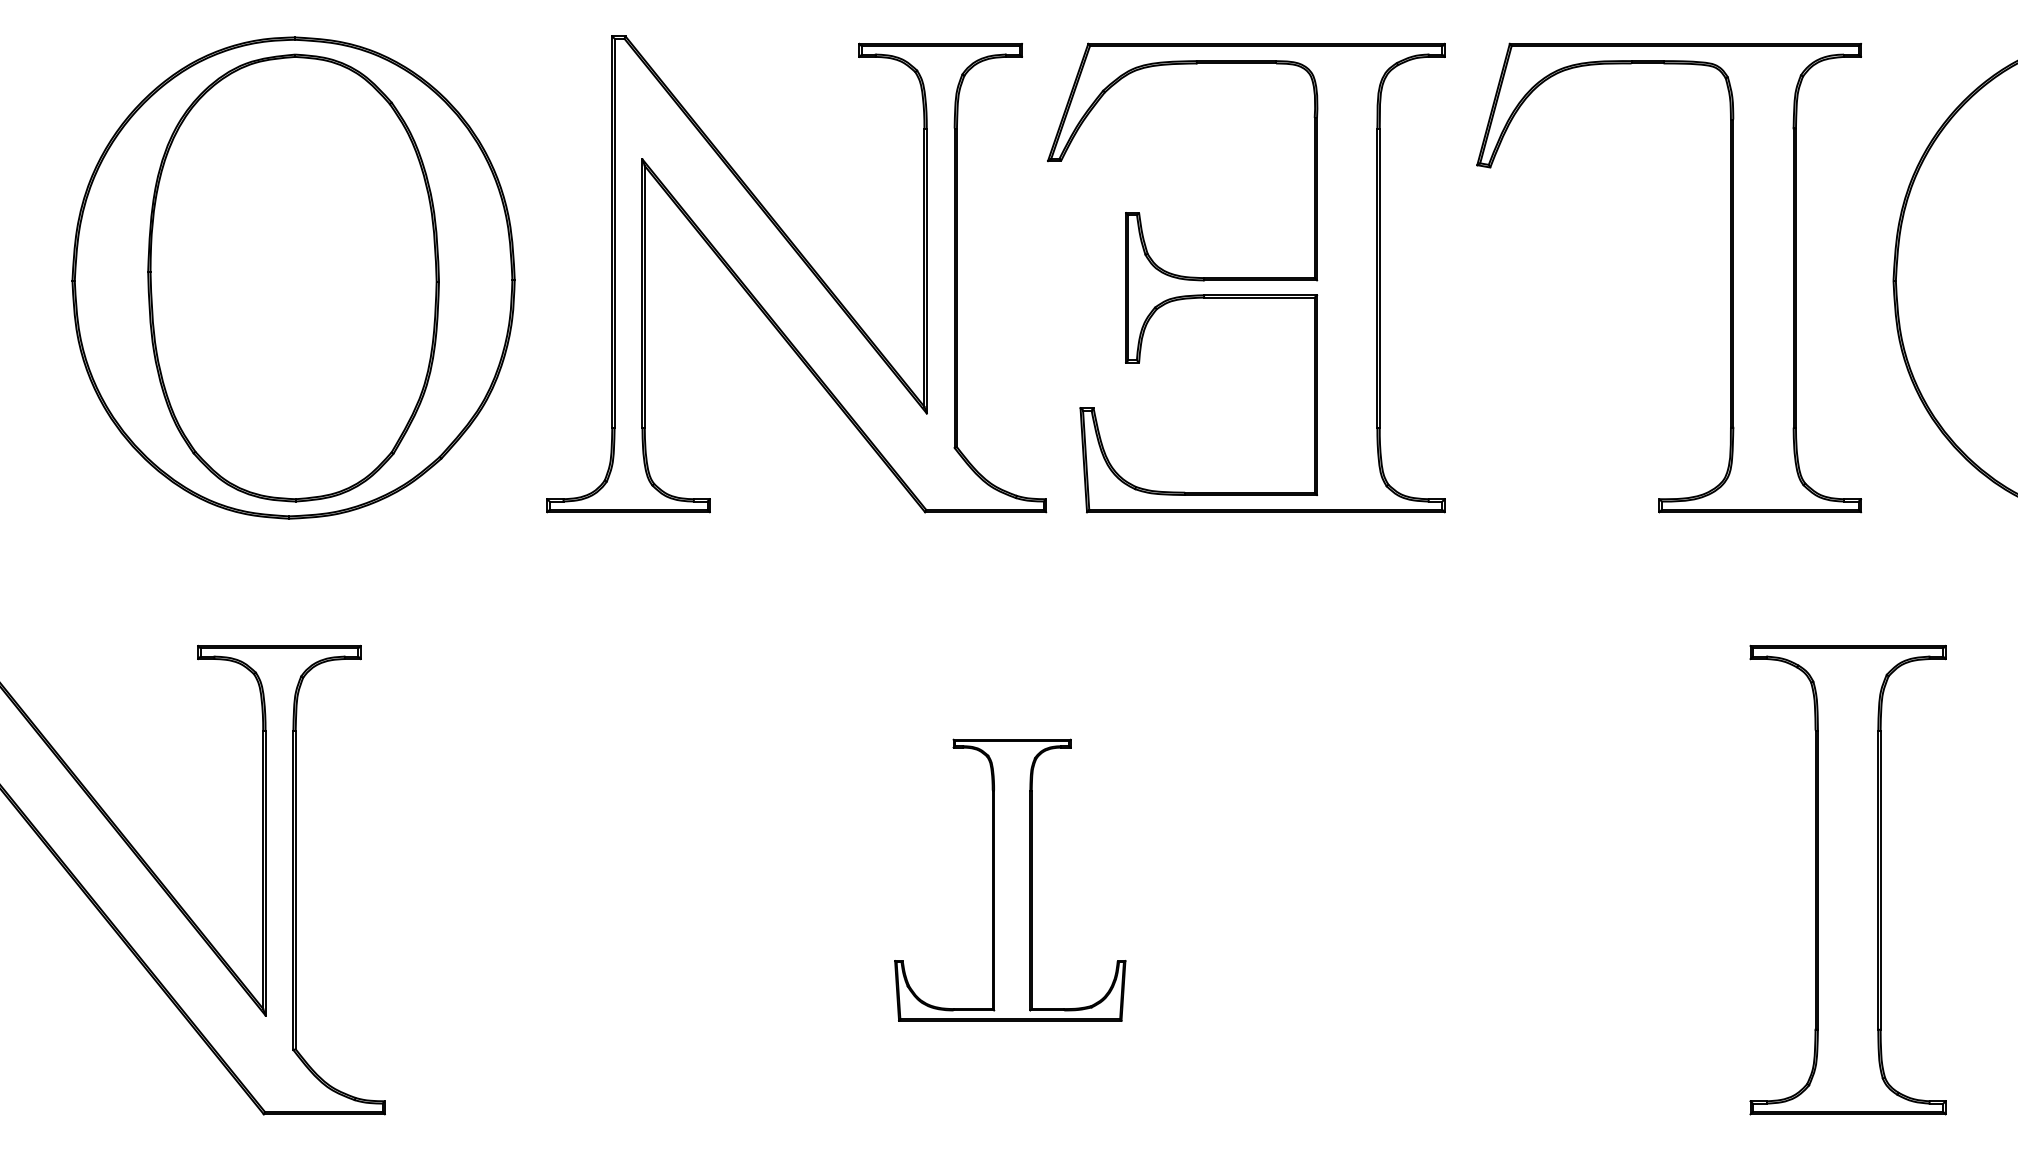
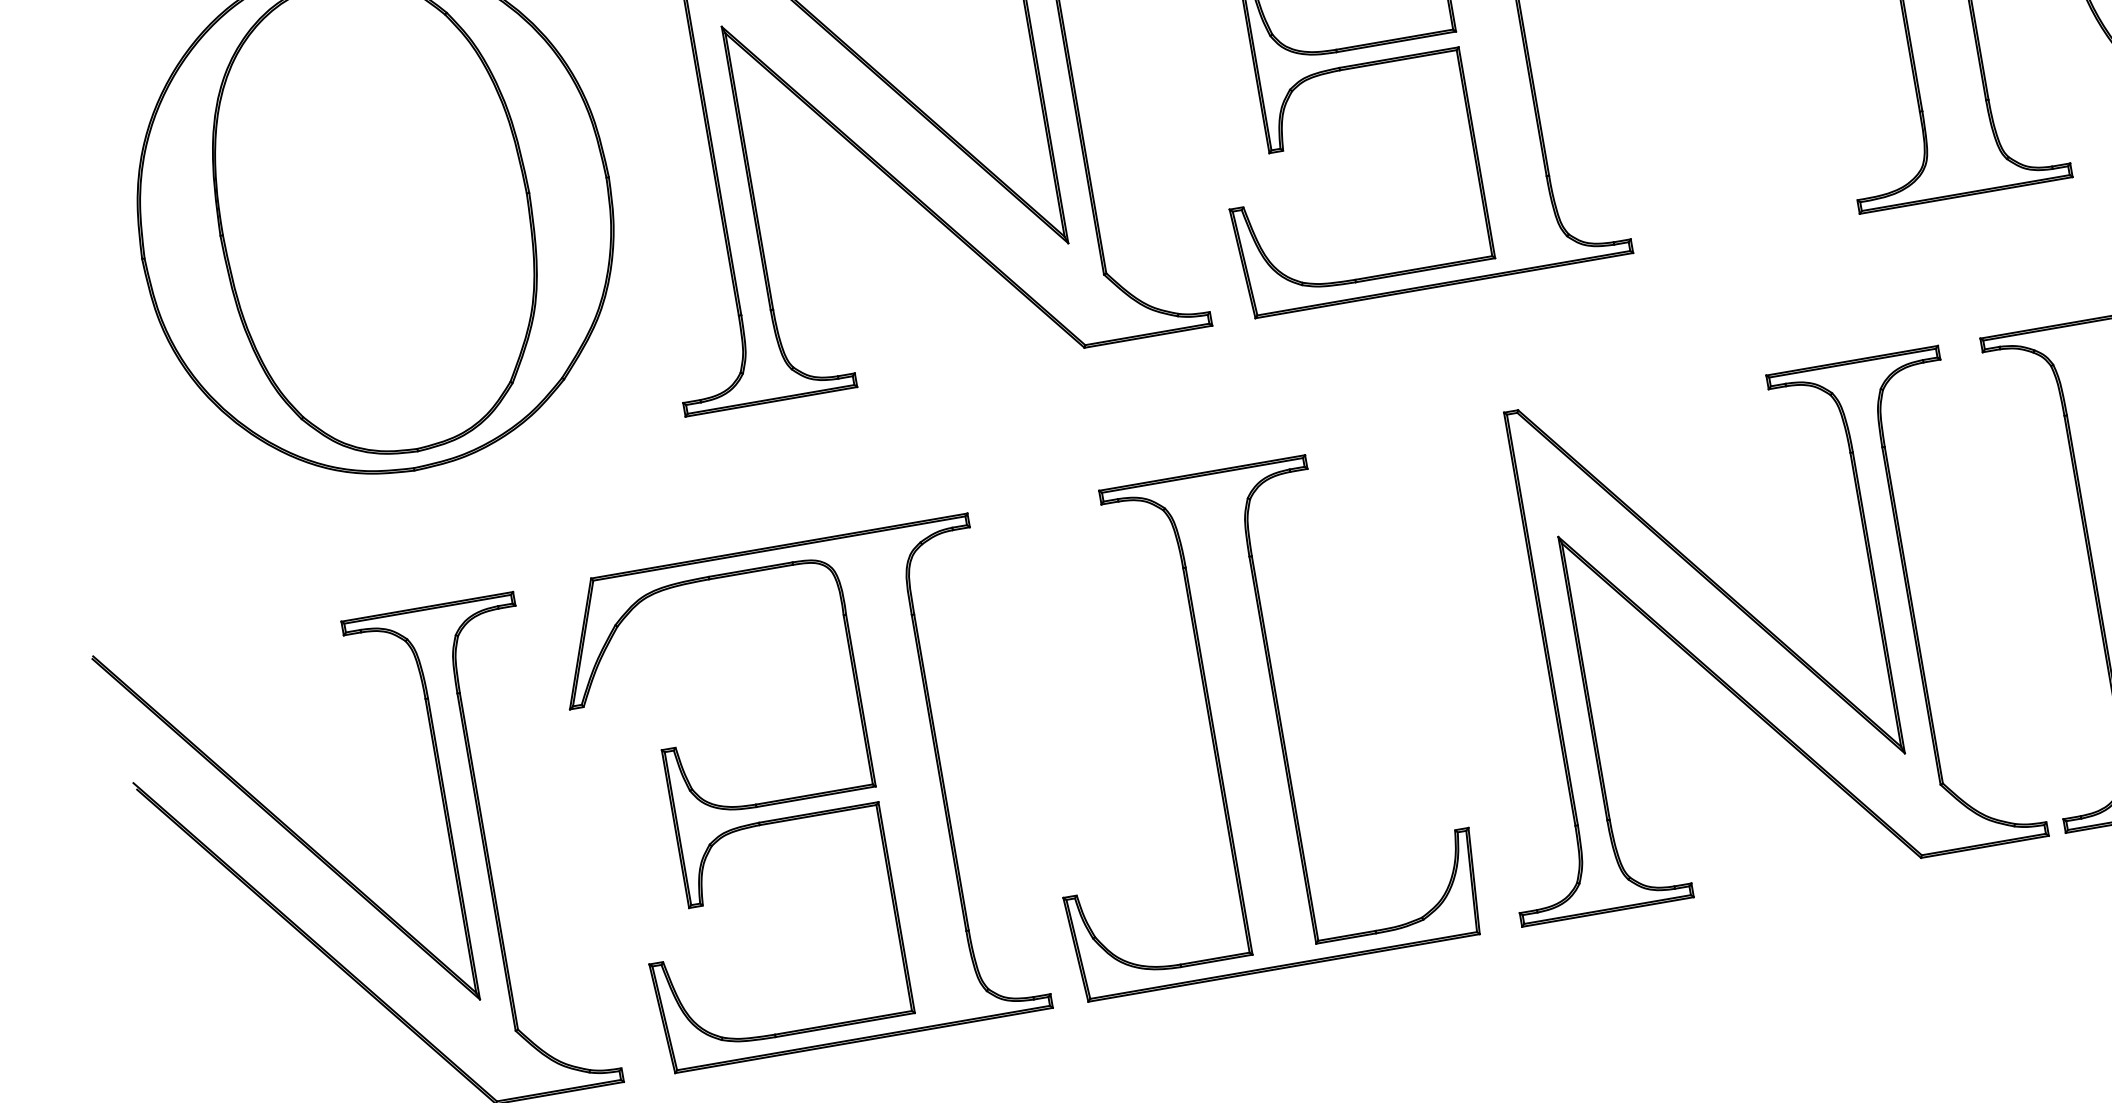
part: (1484, 876) -> (1741, 630), added
part: (592, 879) -> (800, 796), added
part: (1010, 880) -> (1241, 721), size x1.67

